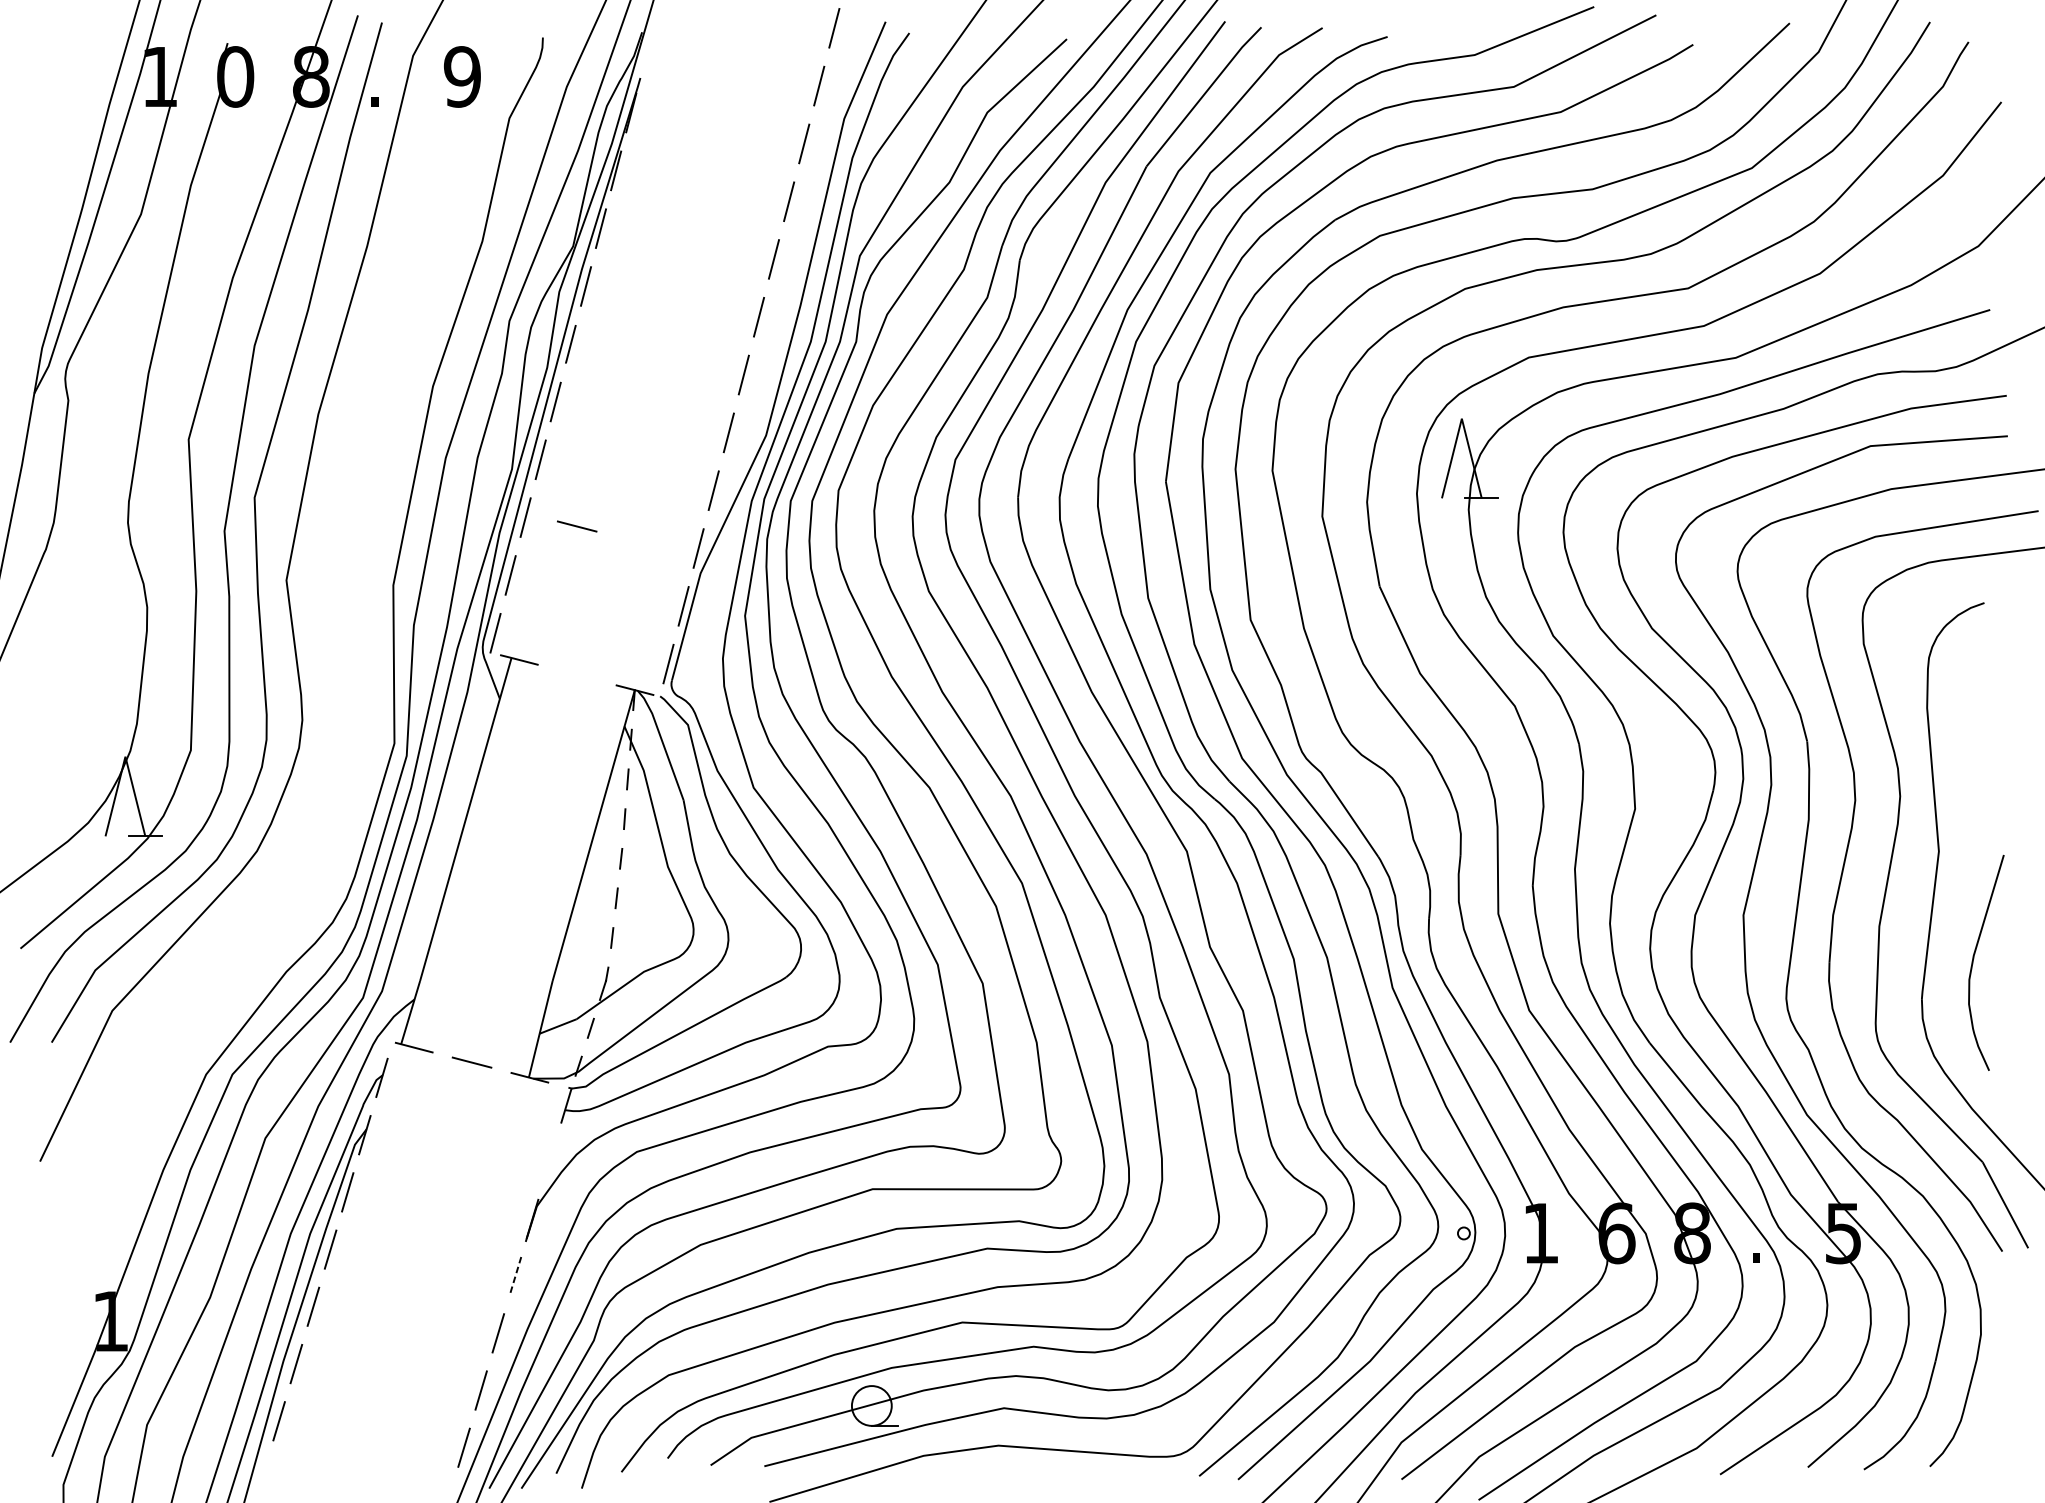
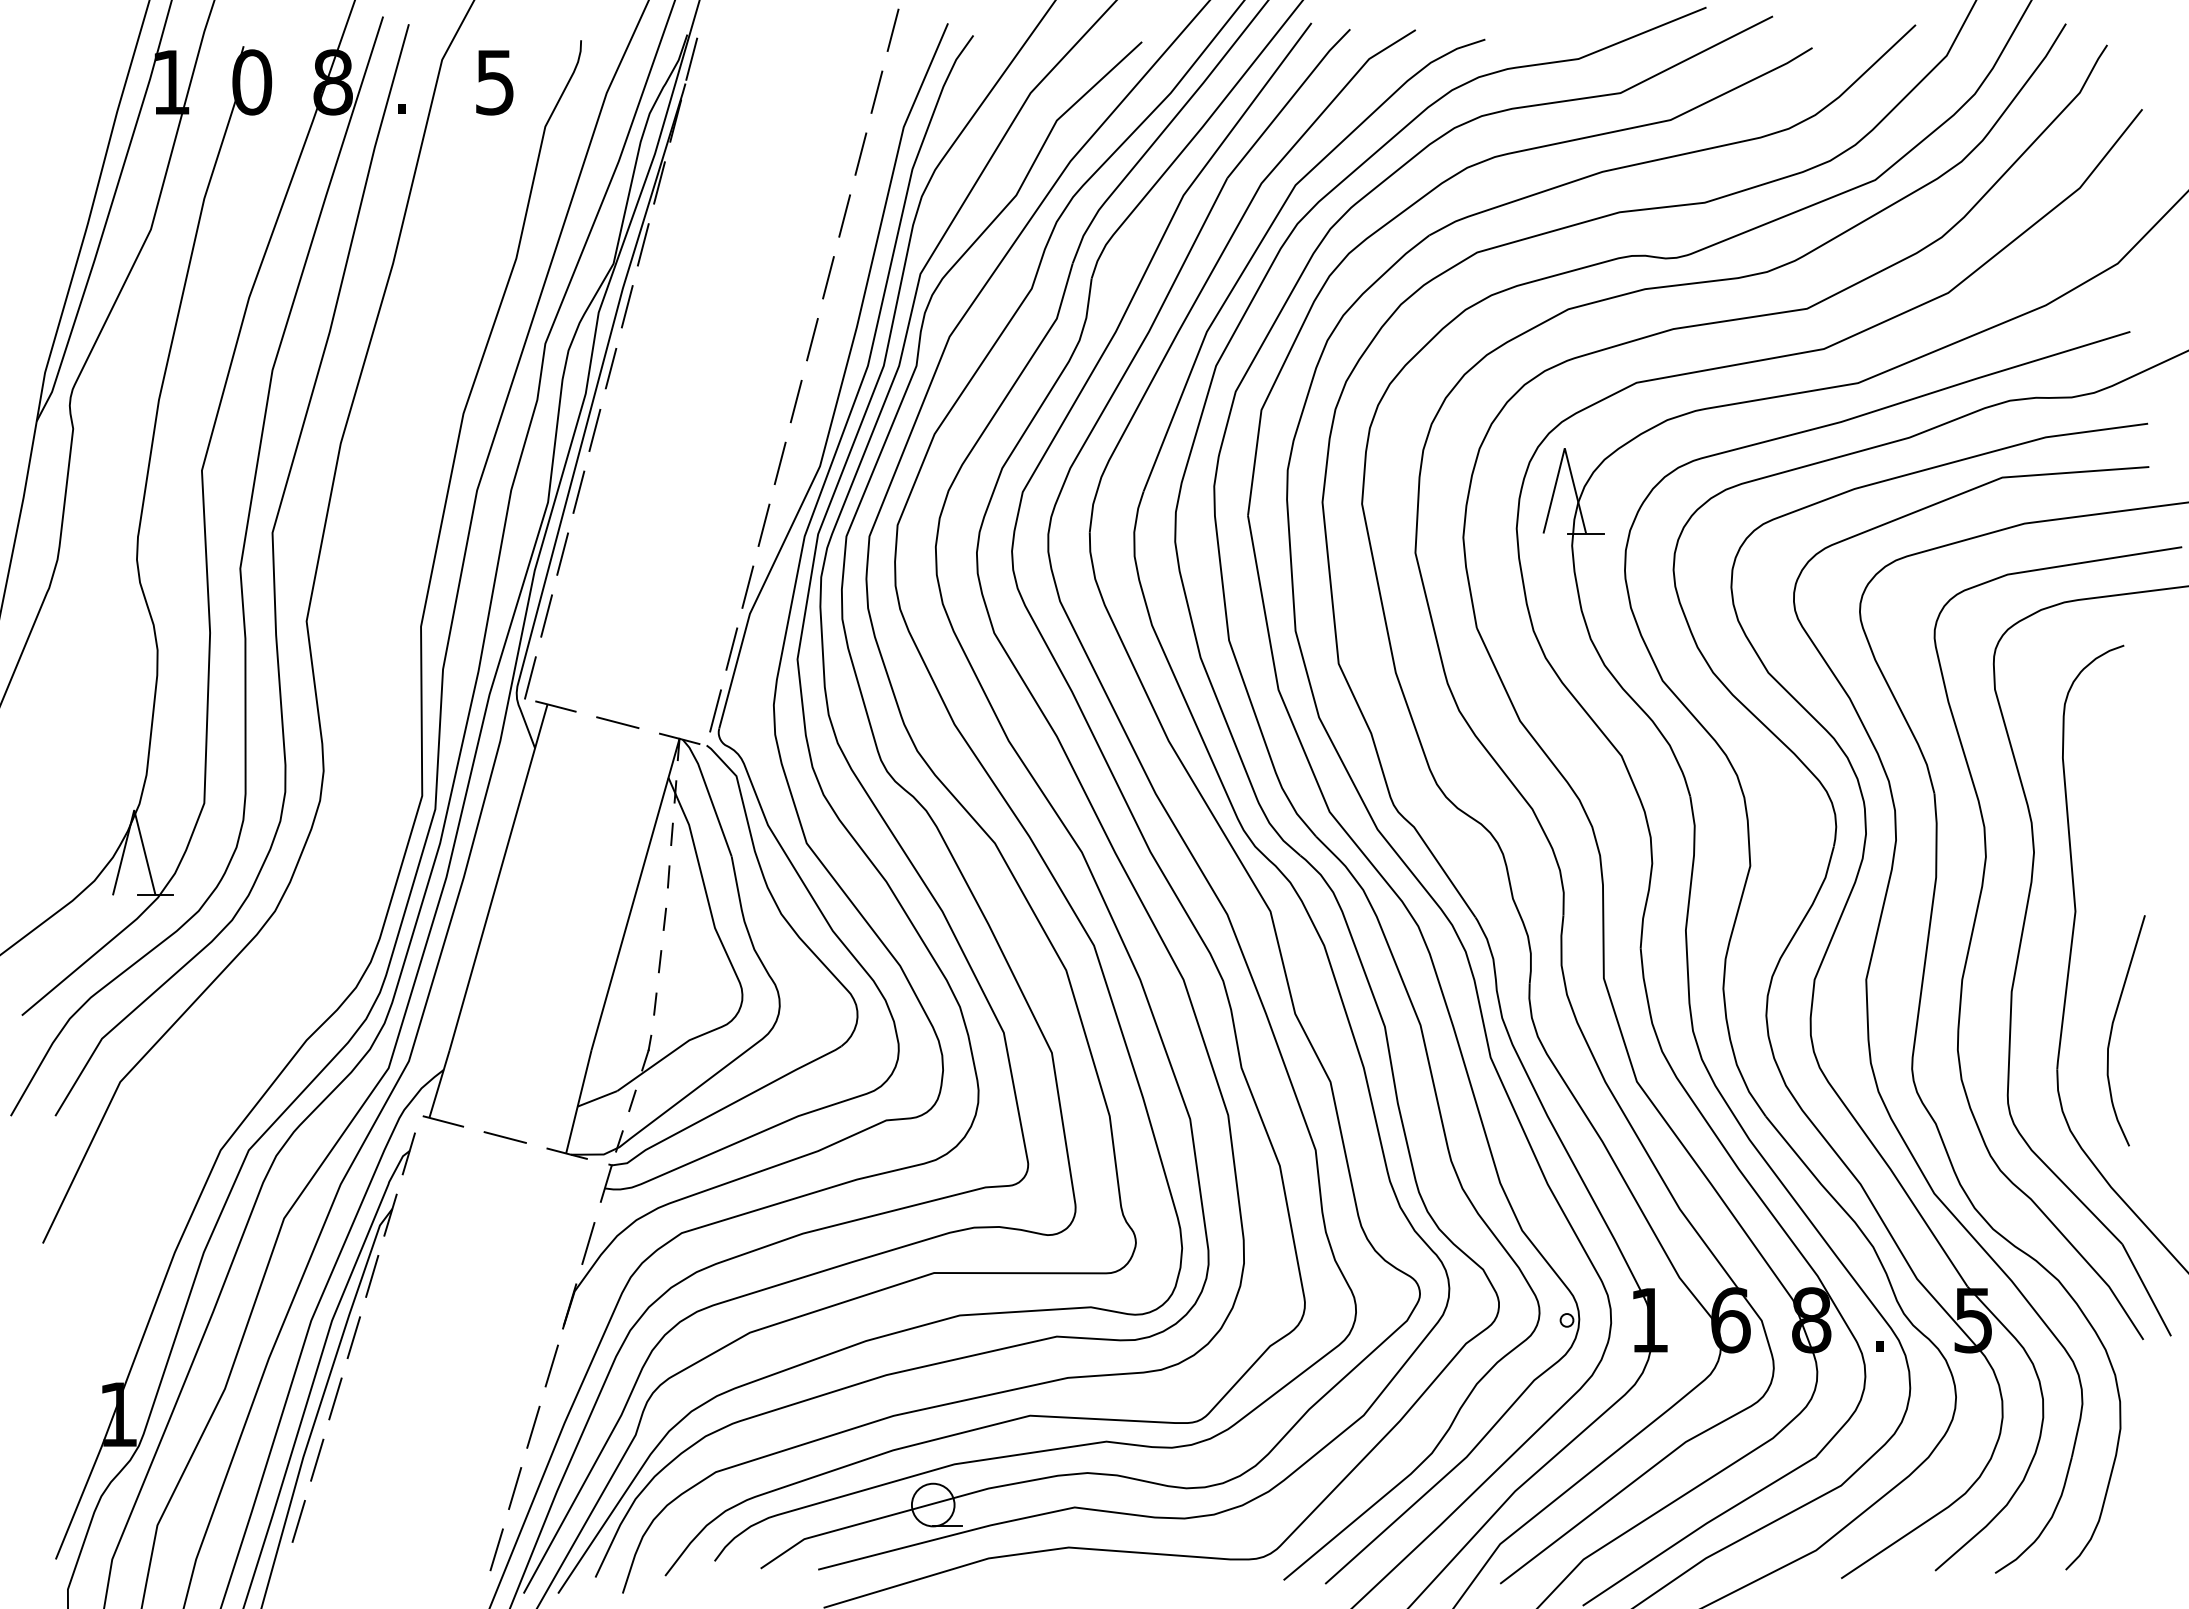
line: (646, 54) -> (691, 58), added
text: (461, 77) -> (494, 82), 9 -> 5
line: (576, 526) -> (617, 722), moved
line: (549, 1161) -> (588, 1243), added
line: (515, 1276) -> (551, 1366), dashed -> solid

